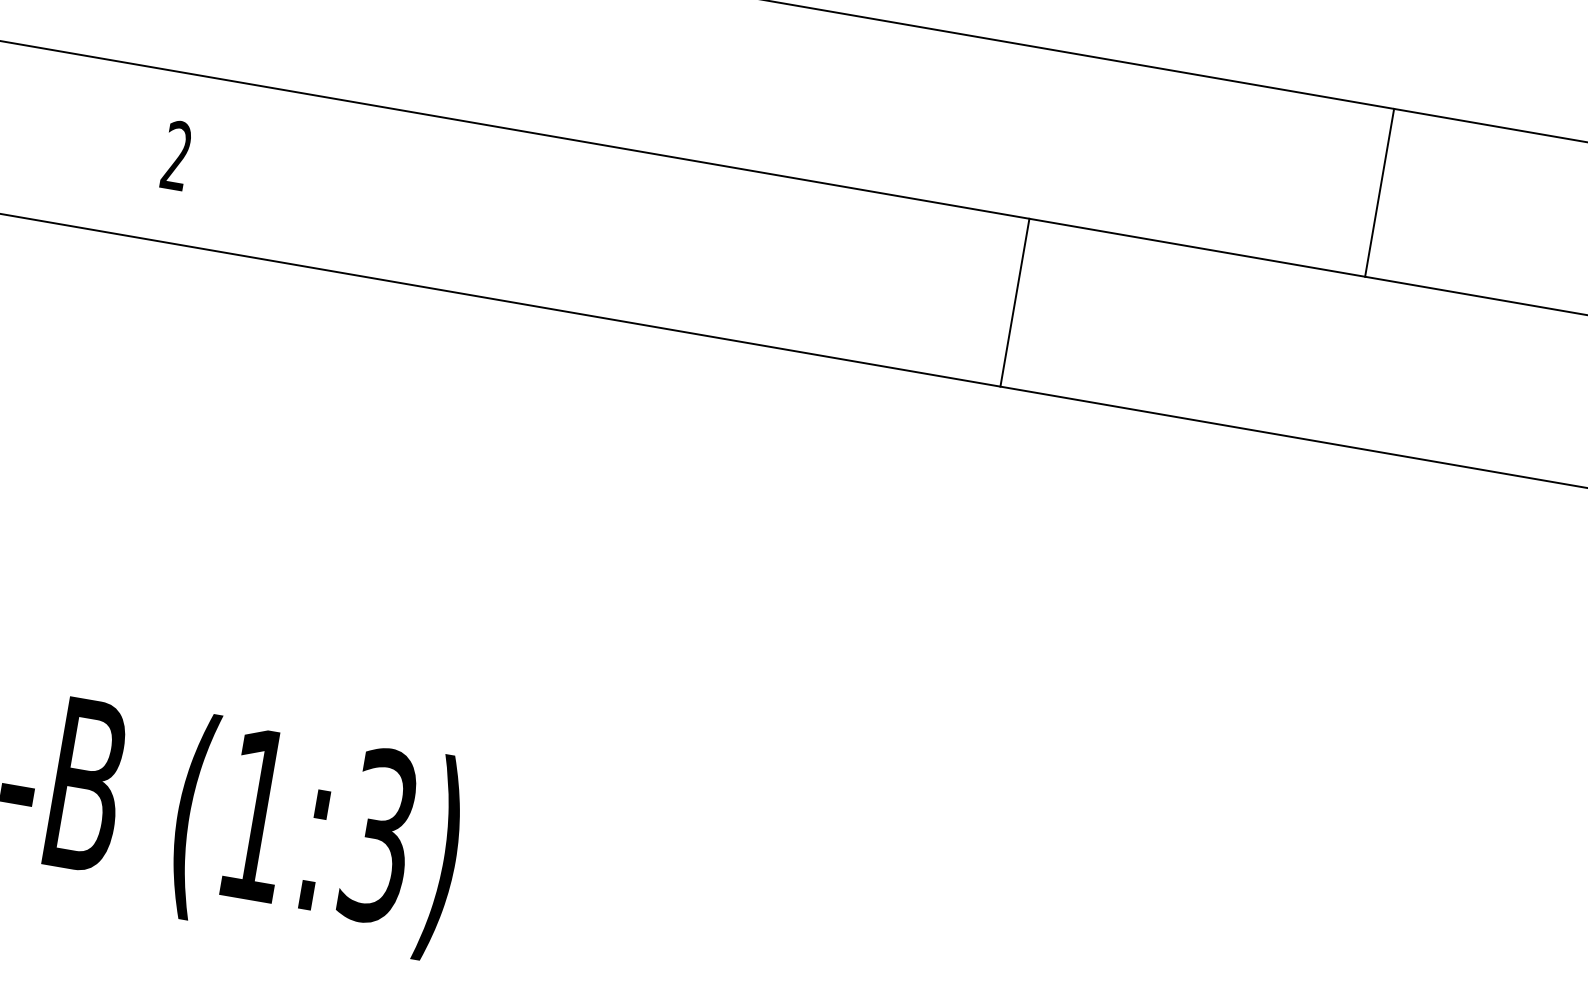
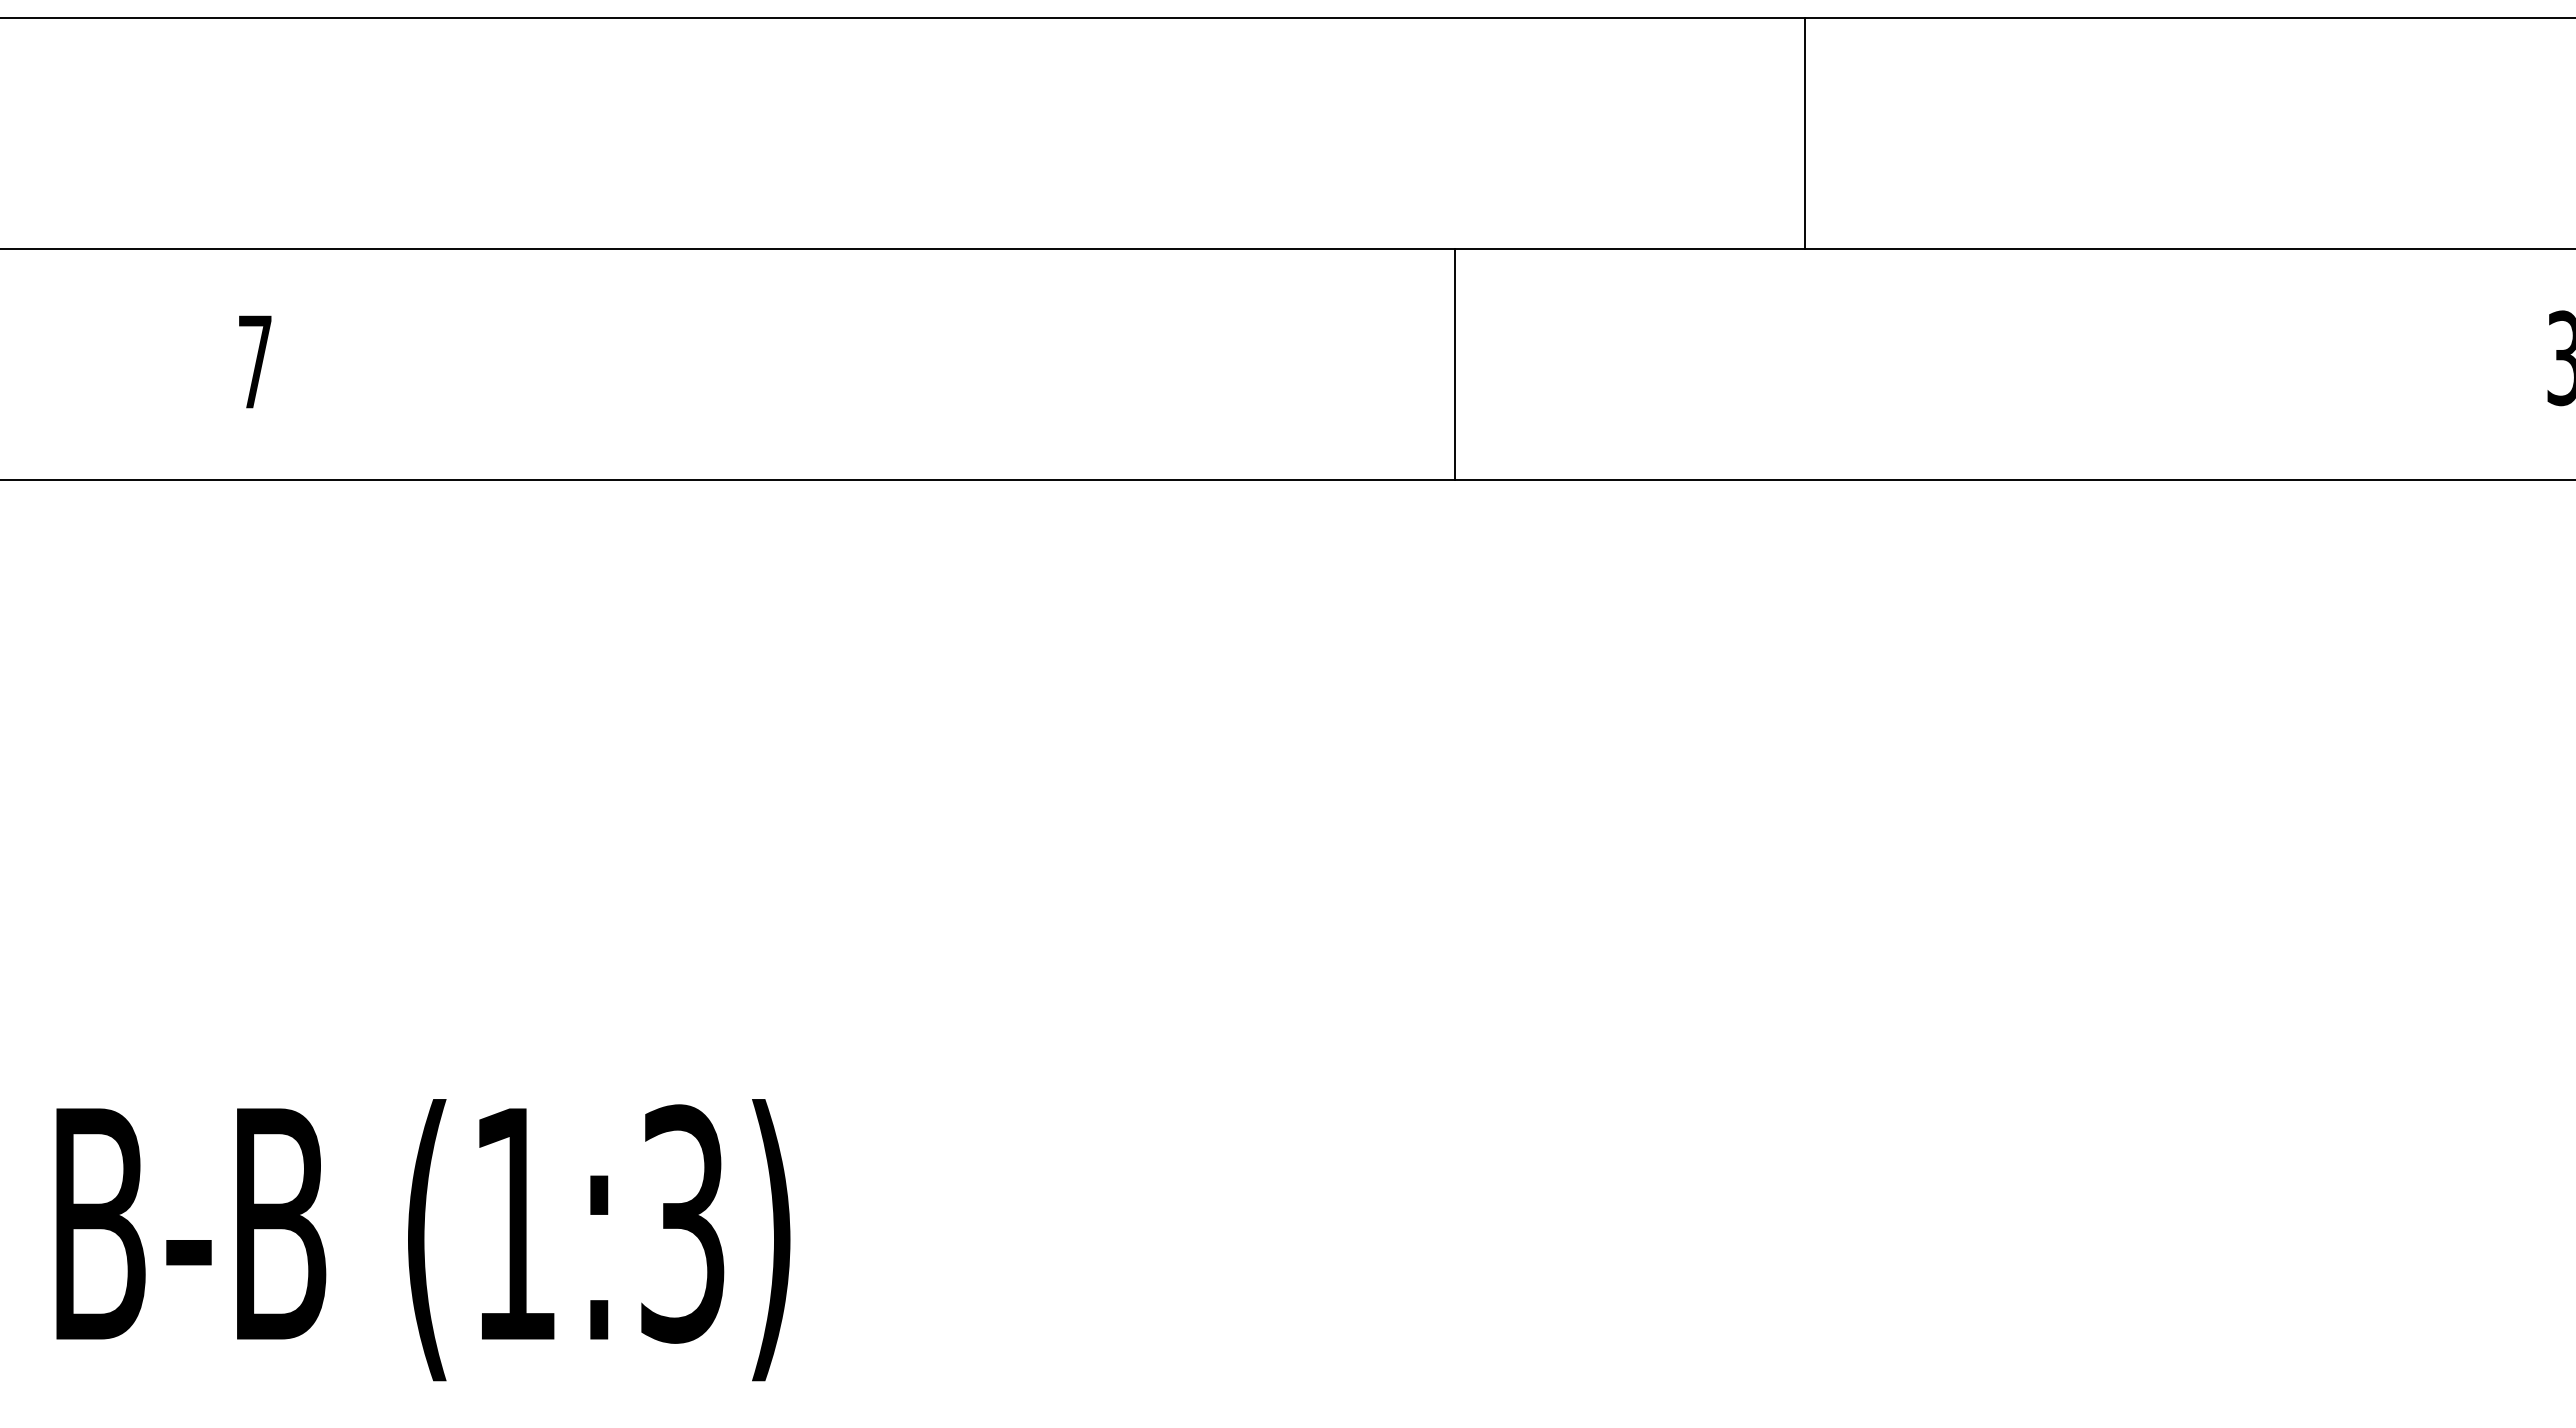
text: (176, 155) -> (254, 361), 2 -> 7
line: (1379, 192) -> (1804, 133), moved
line: (1014, 302) -> (1454, 364), moved

